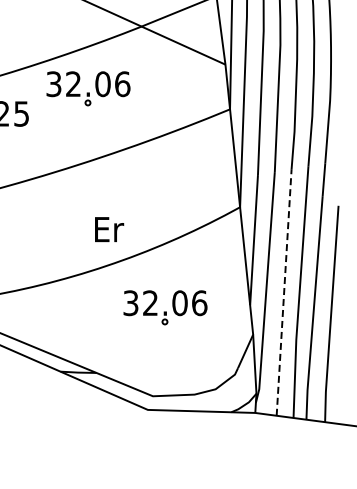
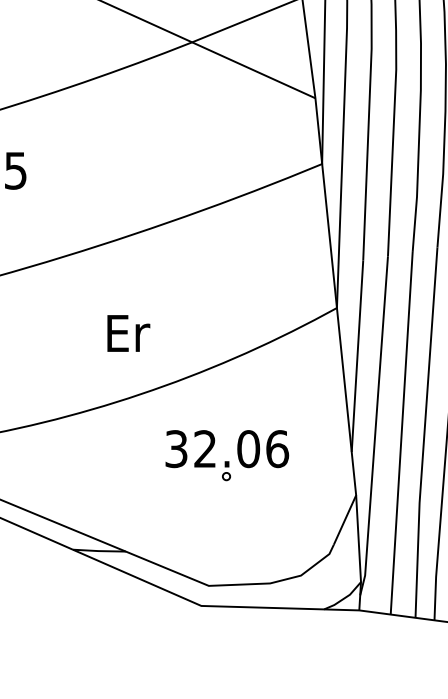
part: (88, 88) -> (114, 133), removed
text: (109, 229) -> (128, 333), moved
line: (284, 292) -> (402, 433), dashed -> solid

